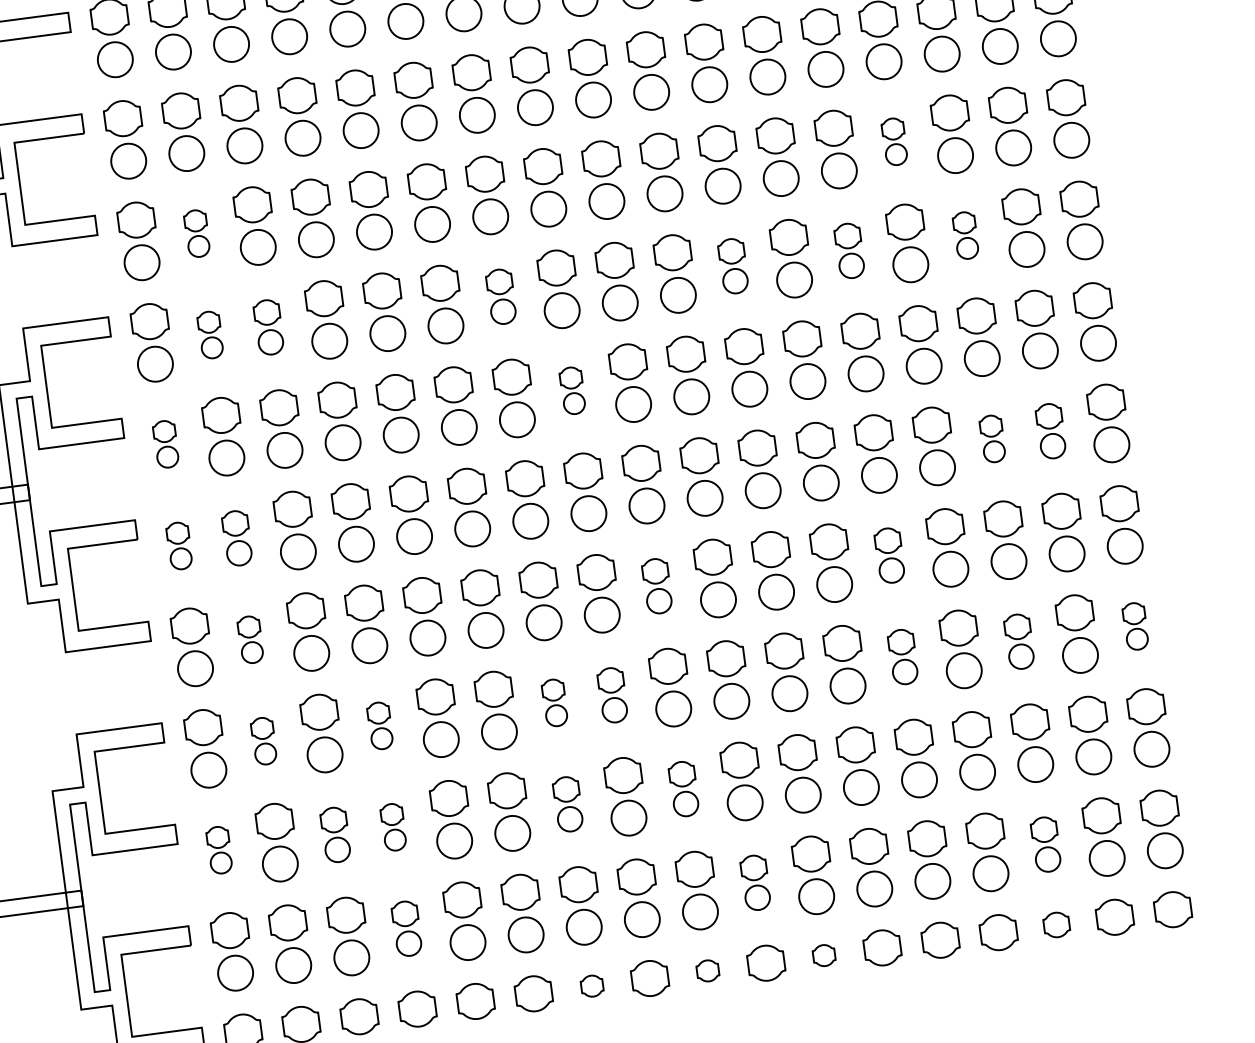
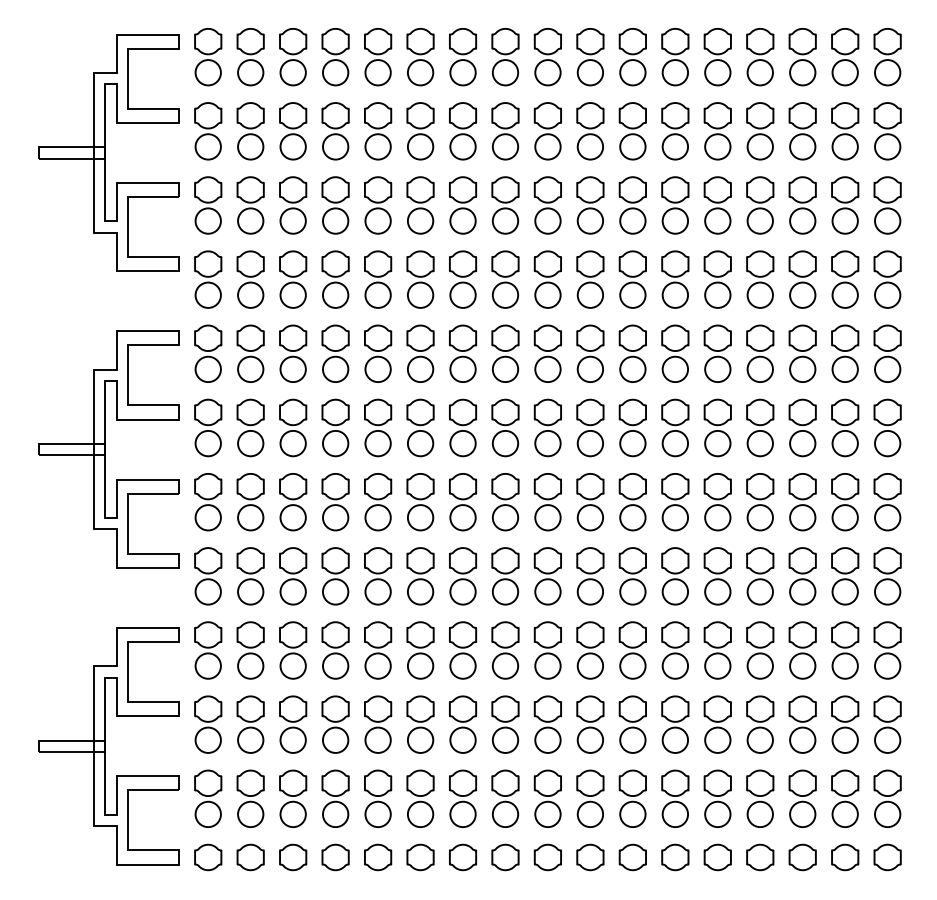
part: (894, 141) -> (760, 279), size x1.67
part: (197, 233) -> (250, 279), size x1.67
part: (965, 235) -> (802, 353), size x1.67
part: (849, 250) -> (717, 353), size x1.43
part: (733, 265) -> (632, 353), size x1.43
part: (501, 296) -> (463, 353), size x1.43
part: (269, 327) -> (293, 353), size x1.43
part: (210, 334) -> (250, 353), size x1.67
part: (572, 390) -> (505, 427), size x1.67
part: (1051, 431) -> (845, 502), size x1.43
part: (992, 439) -> (802, 502), size x1.67
part: (166, 443) -> (208, 427), size x1.67
part: (237, 538) -> (250, 502), size x1.43
part: (179, 546) -> (208, 502), size x1.67
part: (889, 555) -> (717, 576), size x1.43
part: (656, 586) -> (547, 576), size x1.43
part: (1135, 626) -> (887, 650), size x1.67
part: (250, 639) -> (250, 576), size x1.67
part: (1019, 641) -> (802, 650), size x1.43
part: (902, 657) -> (717, 650), size x1.43
part: (612, 695) -> (505, 650), size x1.43
part: (555, 702) -> (463, 650), size x1.67
part: (380, 725) -> (335, 650), size x1.67
part: (263, 741) -> (250, 650), size x1.67
part: (683, 788) -> (547, 724), size x1.43
part: (568, 804) -> (463, 724), size x1.43
part: (393, 827) -> (335, 724), size x1.67
part: (336, 834) -> (293, 724), size x1.43
part: (1045, 844) -> (802, 798), size x1.43
part: (219, 850) -> (208, 724), size x1.67
part: (755, 882) -> (590, 798), size x1.43
part: (1056, 925) -> (802, 857), size x1.43
part: (406, 928) -> (335, 798), size x1.43
part: (823, 955) -> (632, 857), size x1.67
part: (707, 970) -> (547, 857), size x1.67
part: (592, 986) -> (463, 857), size x1.67

